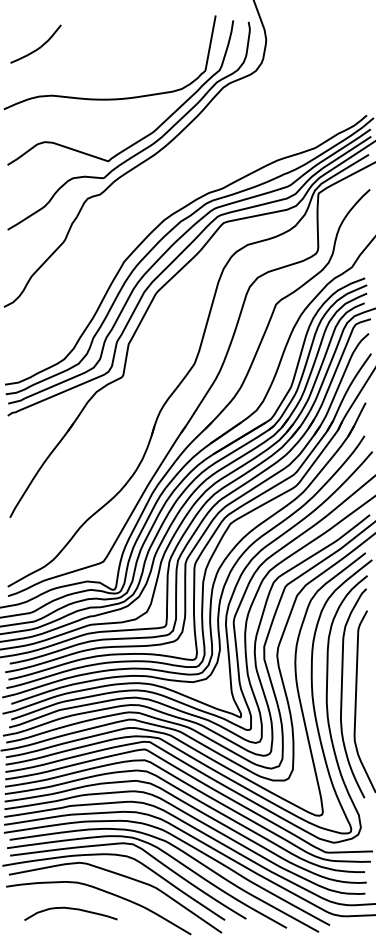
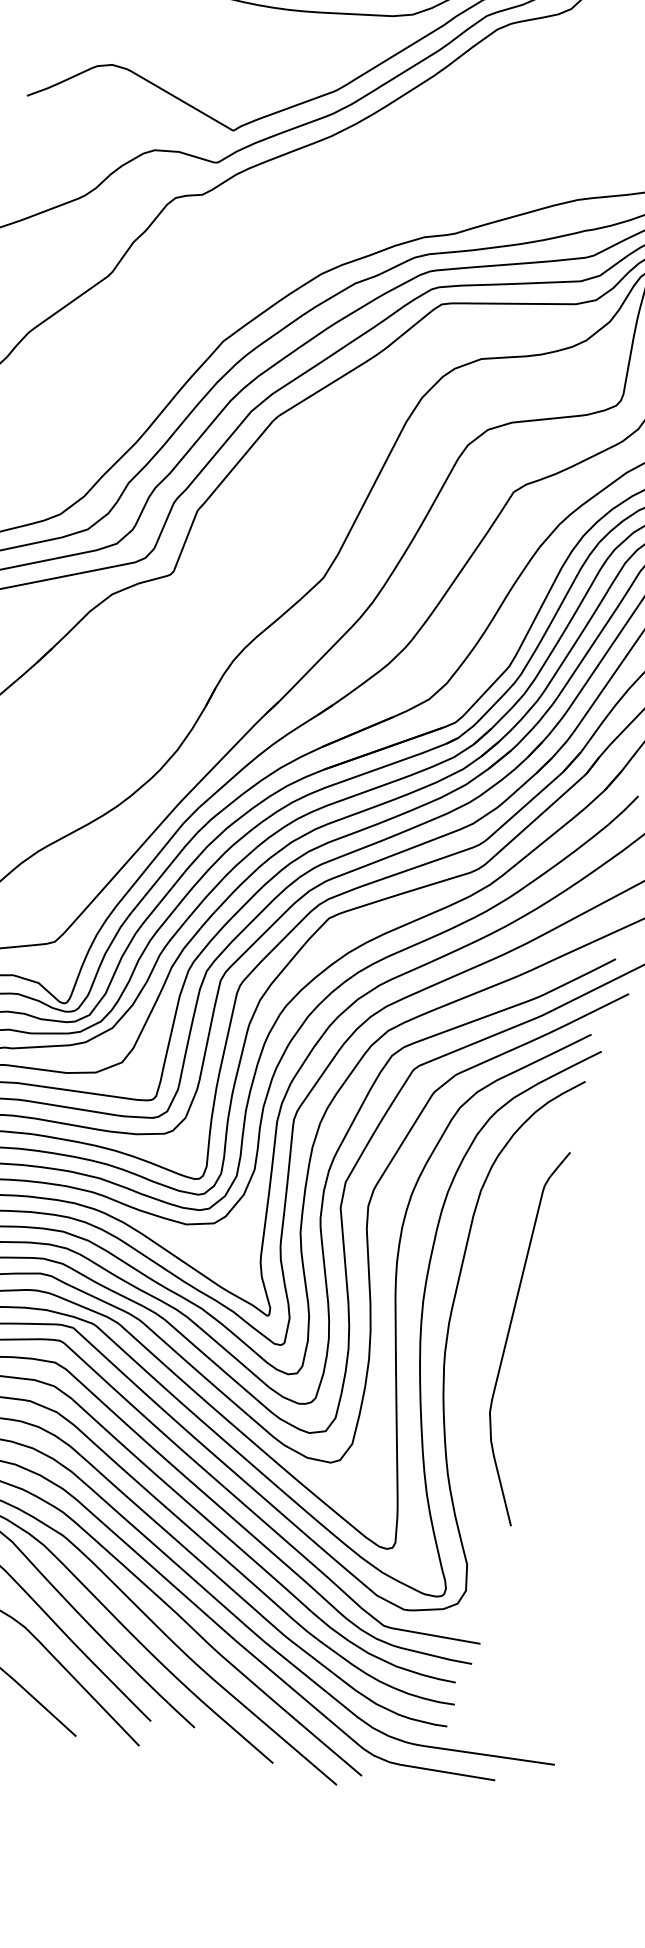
curve: (342, 693) -> (485, 1310), removed

